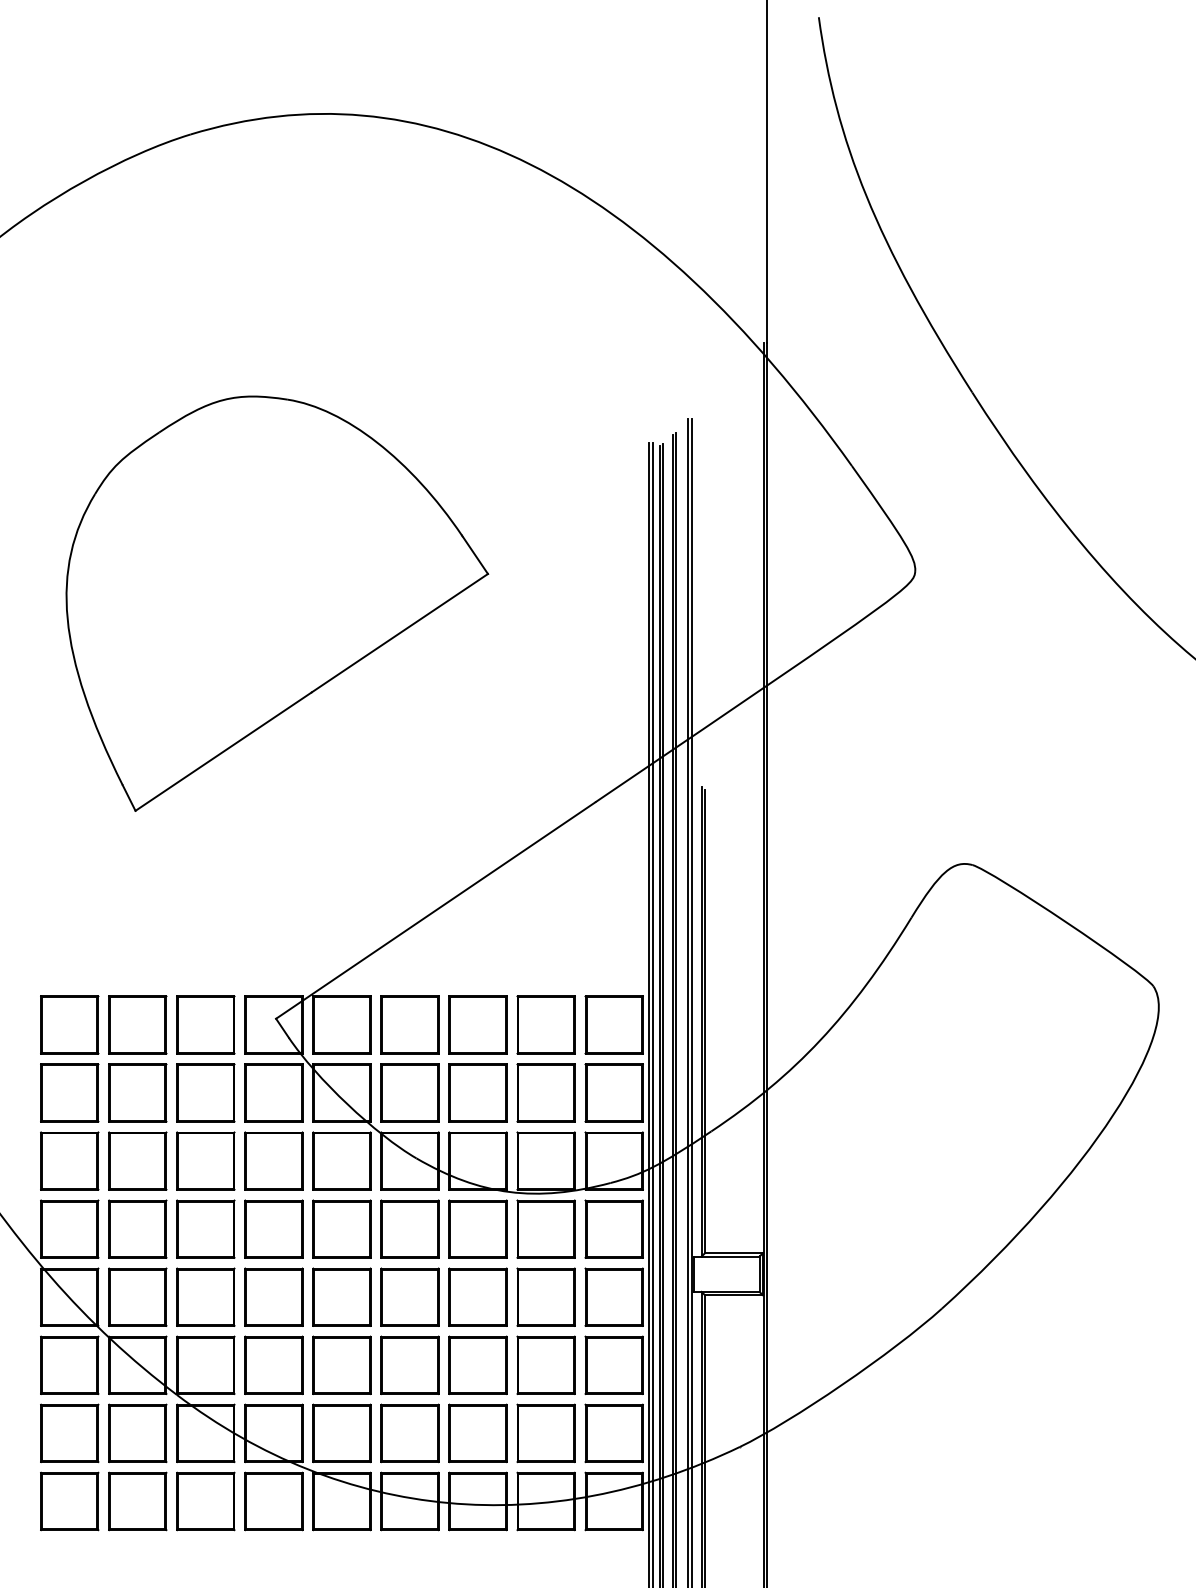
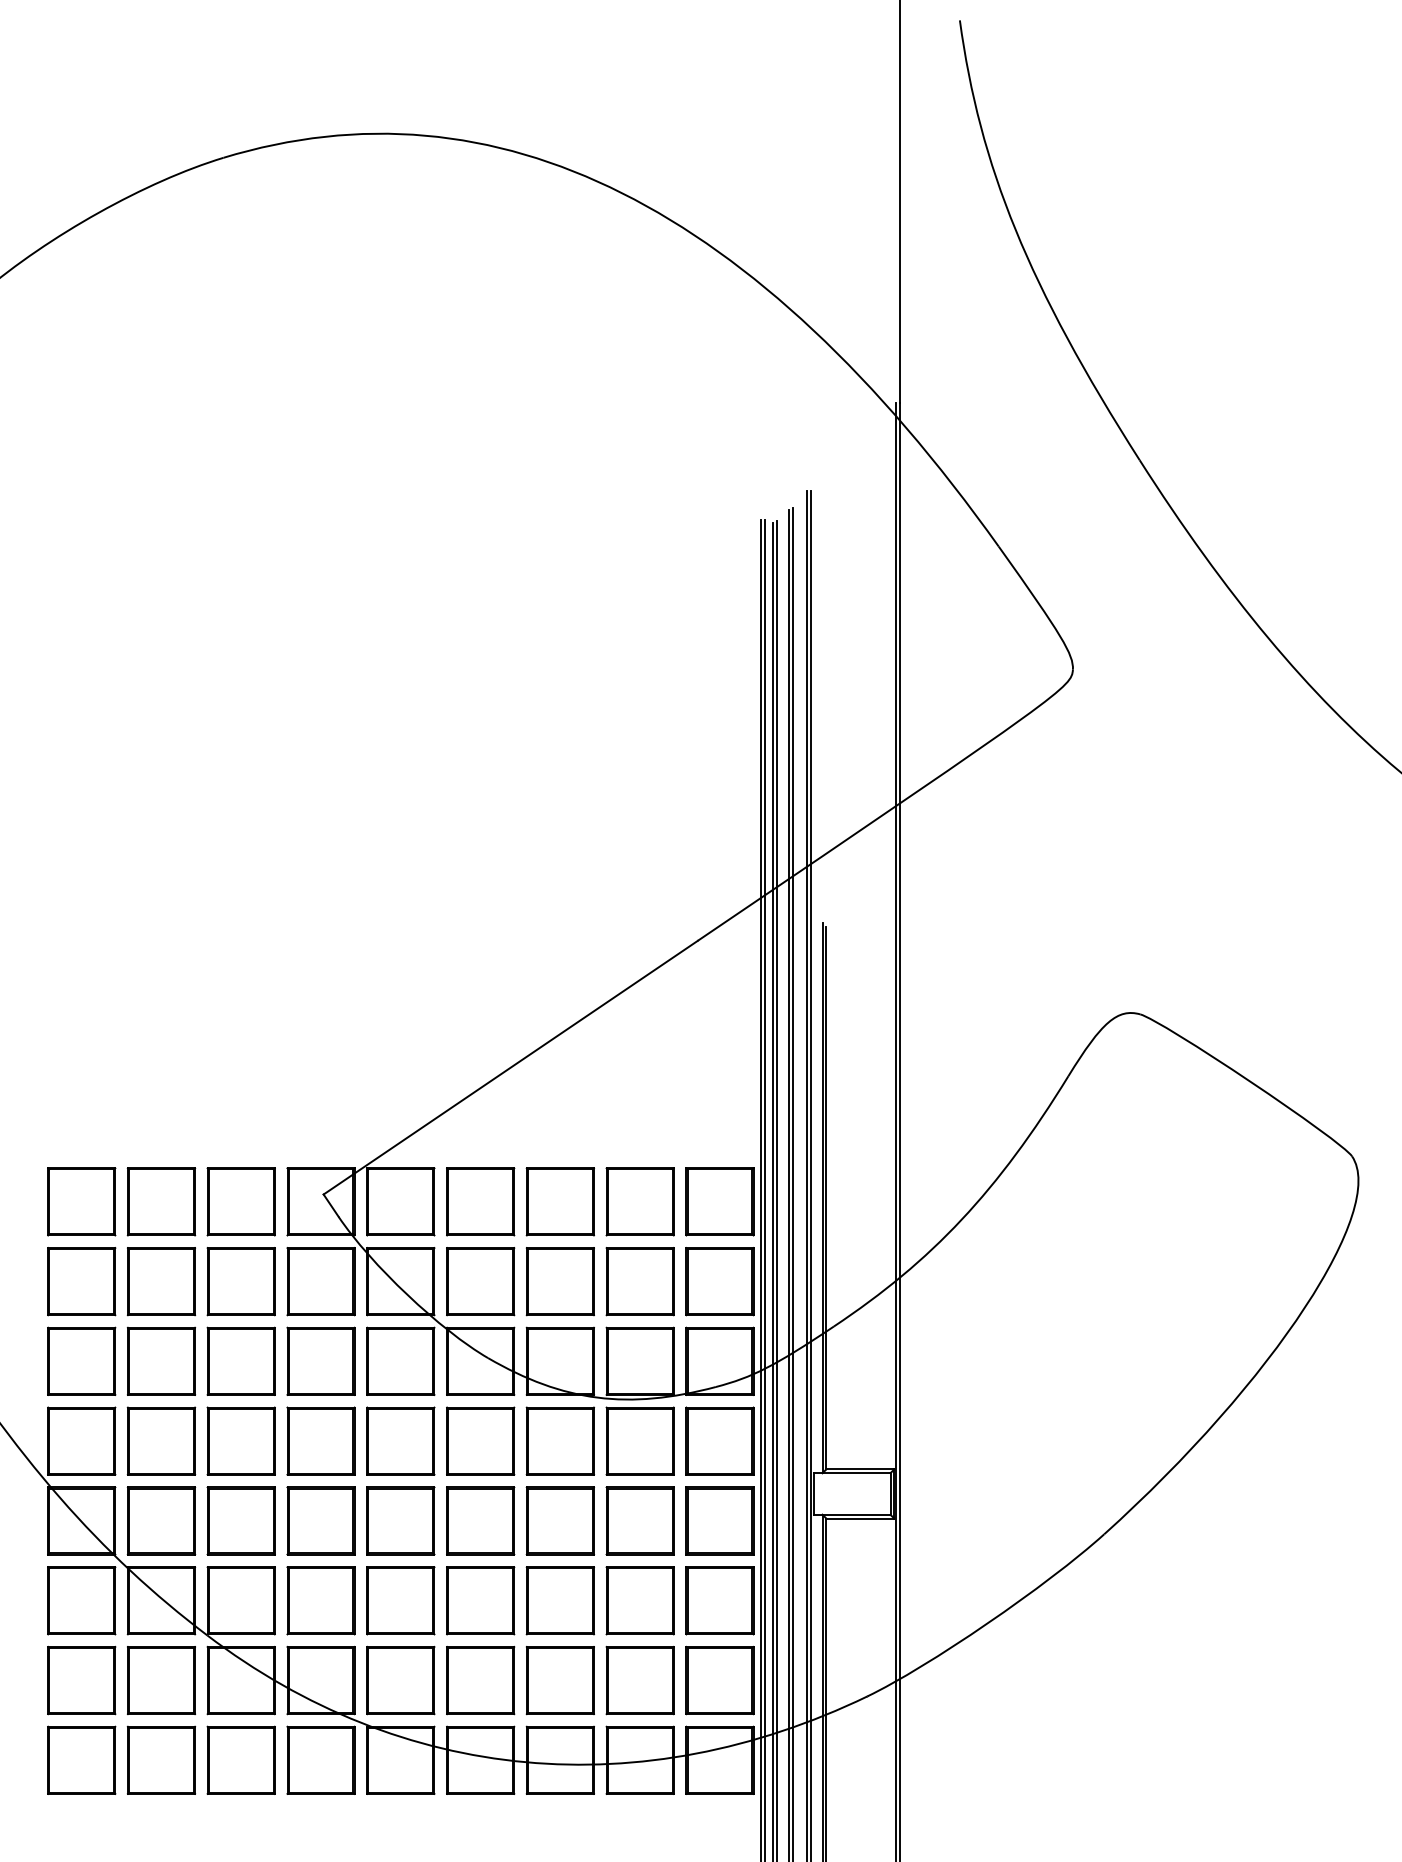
part: (277, 603) -> (325, 707), removed

